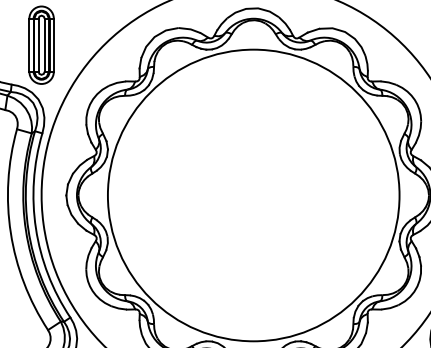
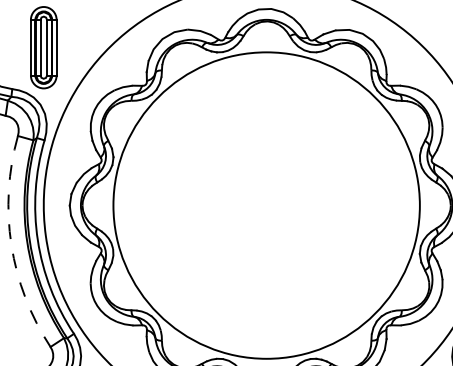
arc: (10, 233) -> (11, 245), solid -> dashed

